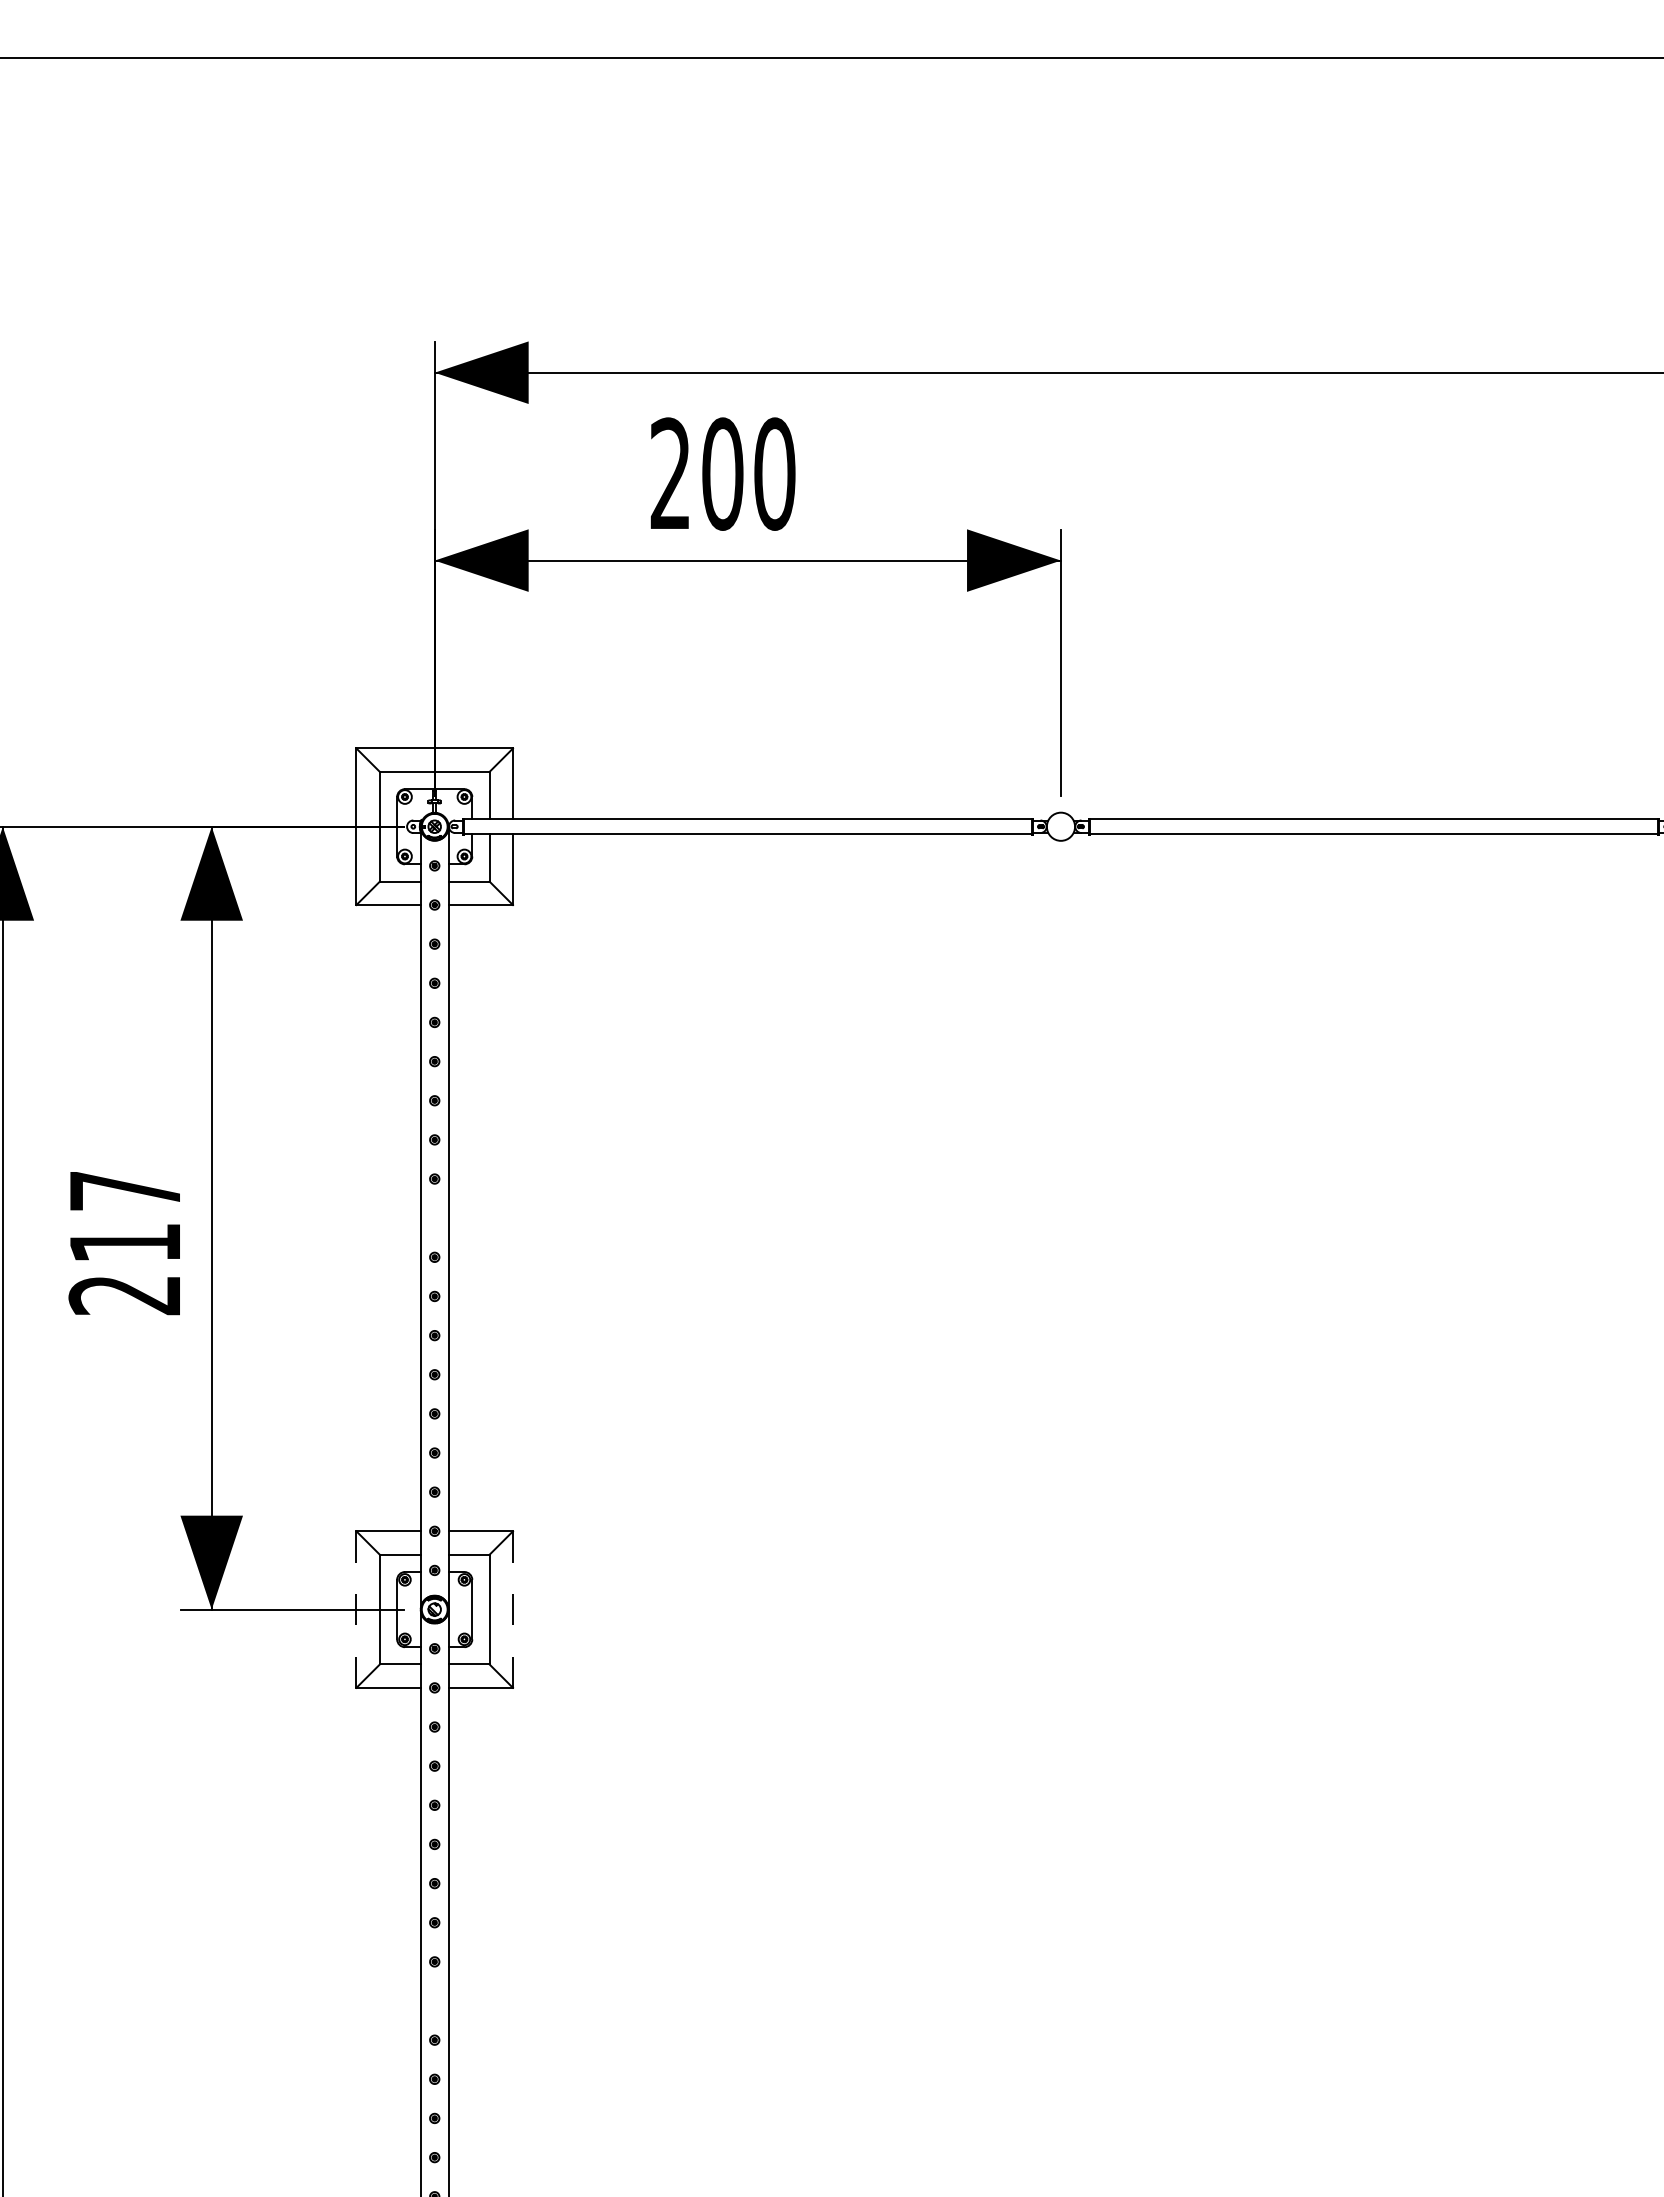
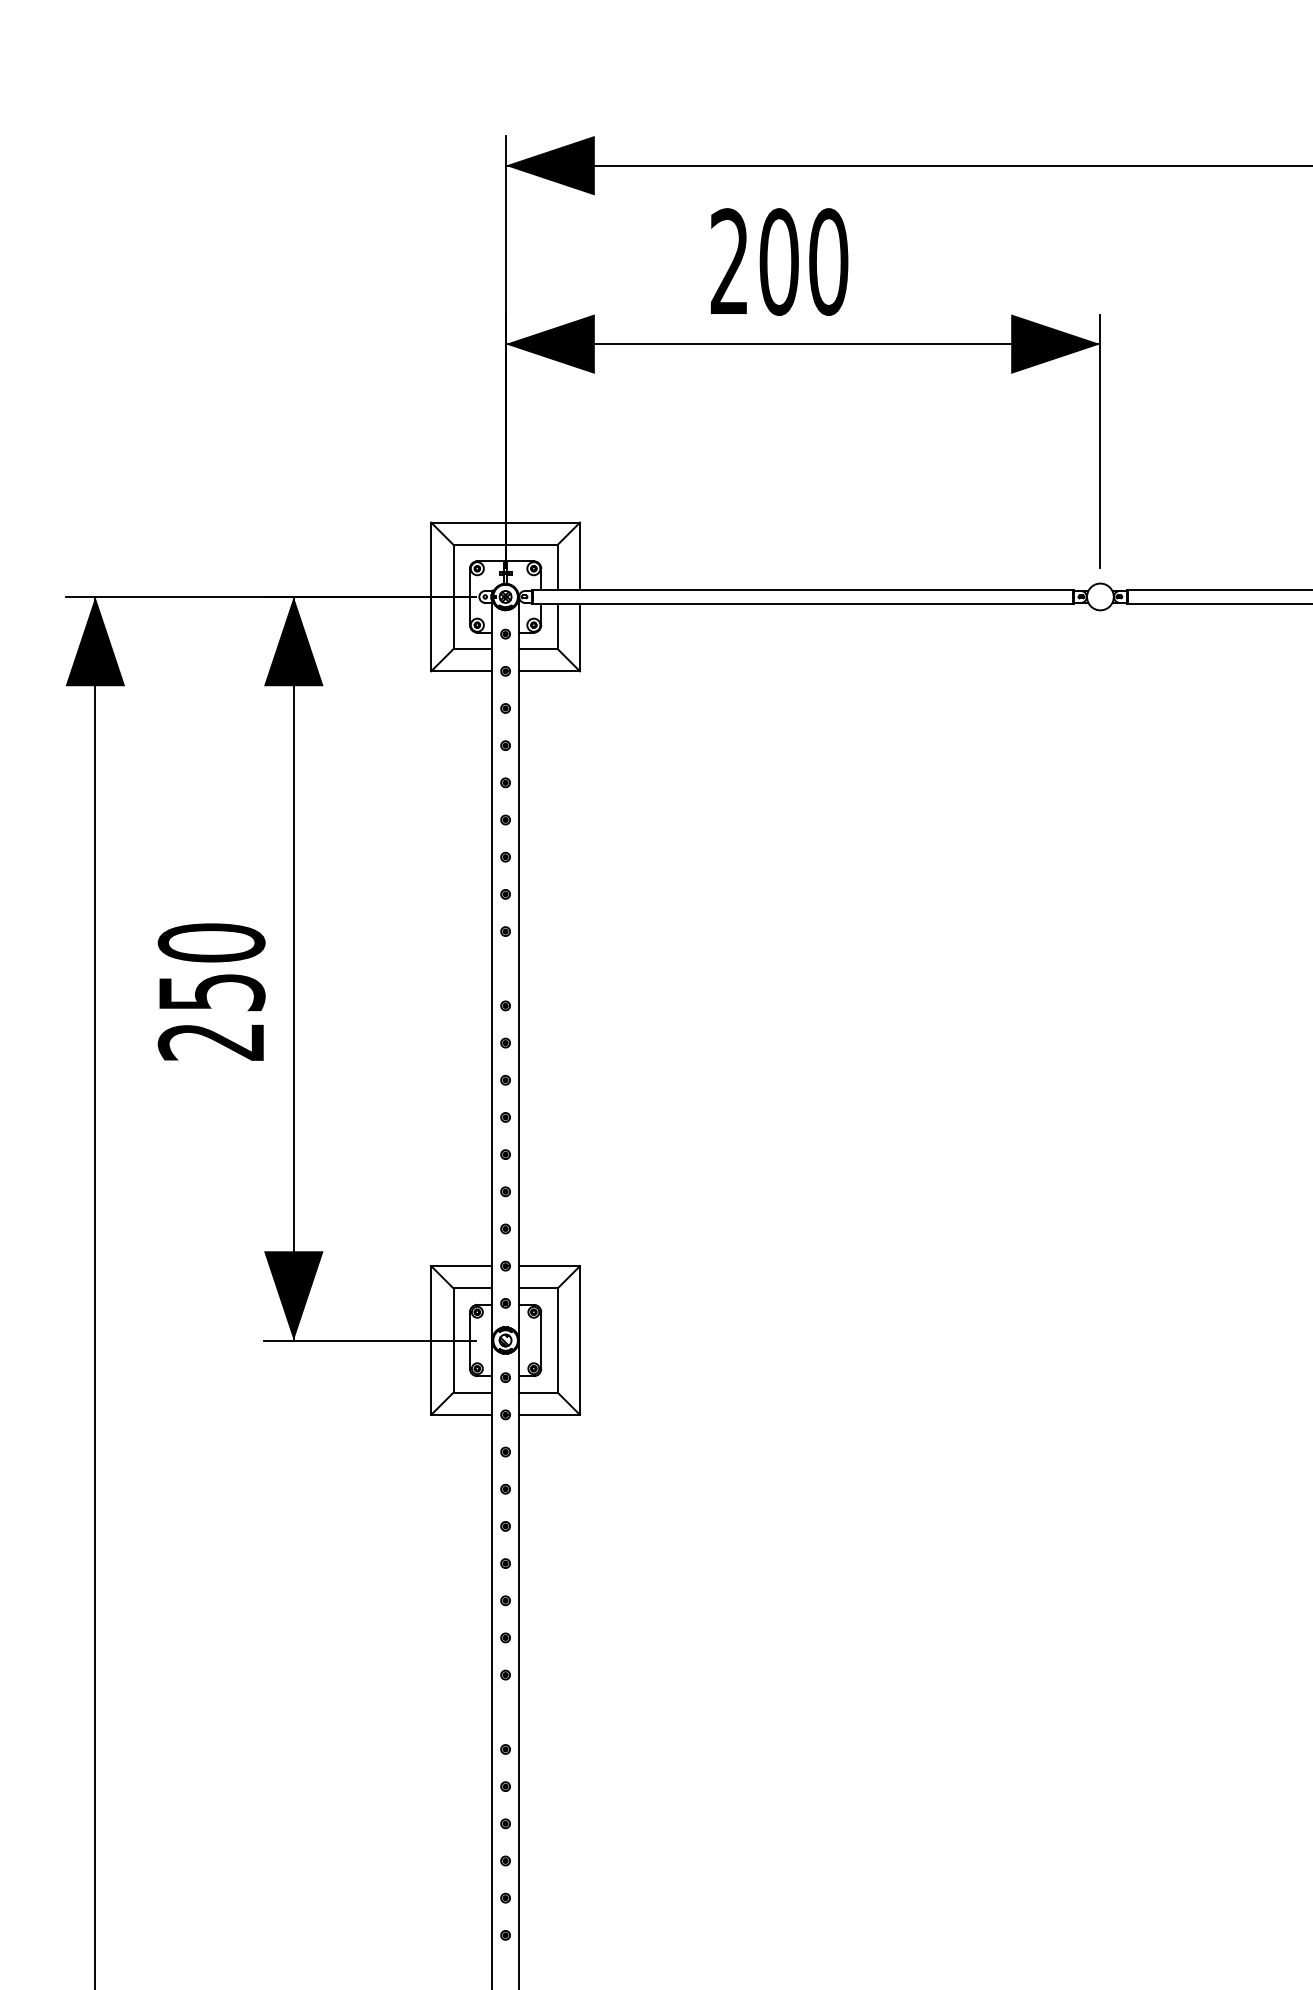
text: (125, 1216) -> (211, 967), 217 -> 250
line: (513, 1609) -> (580, 1340), dashed -> solid
line: (356, 1610) -> (431, 1341), dashed -> solid

